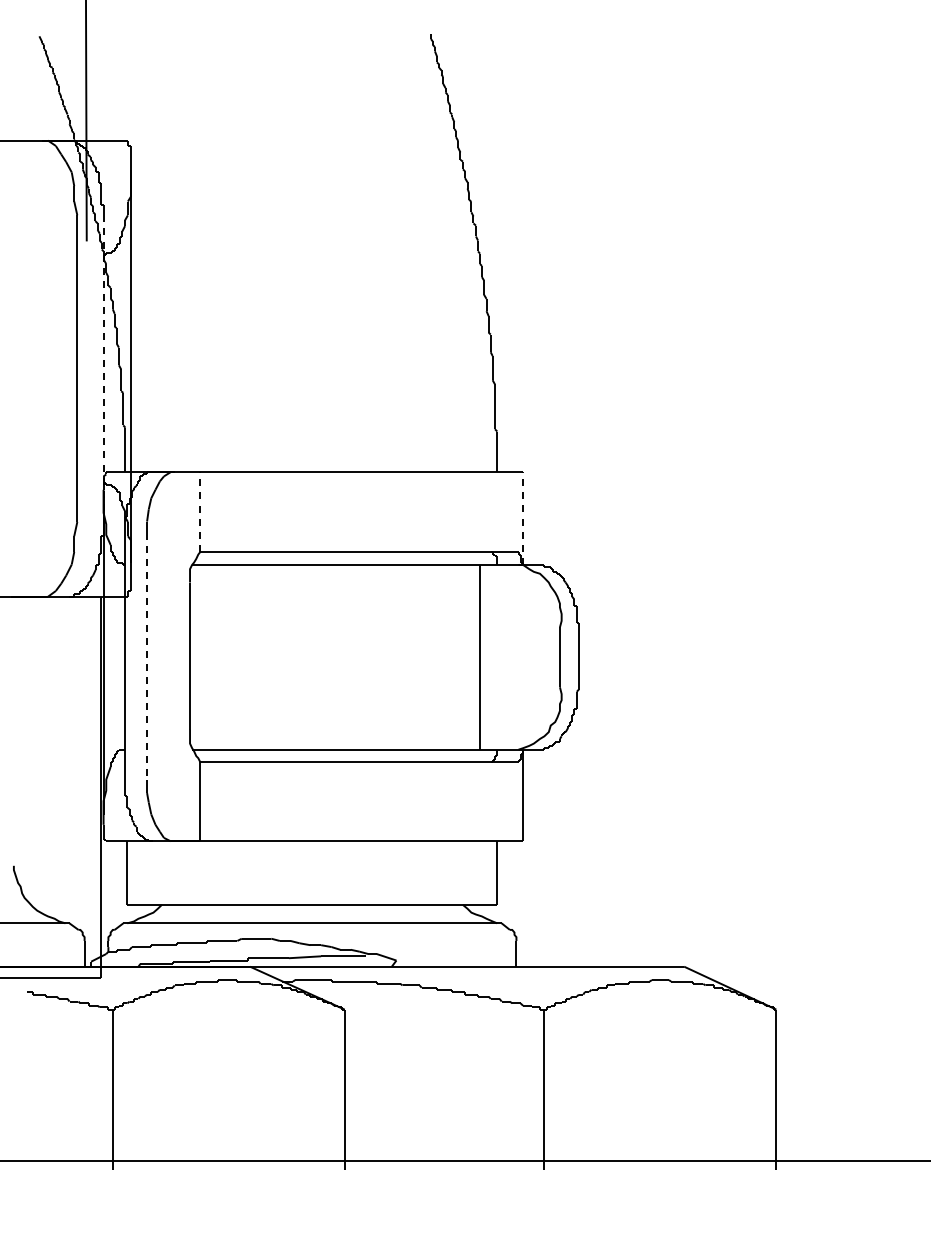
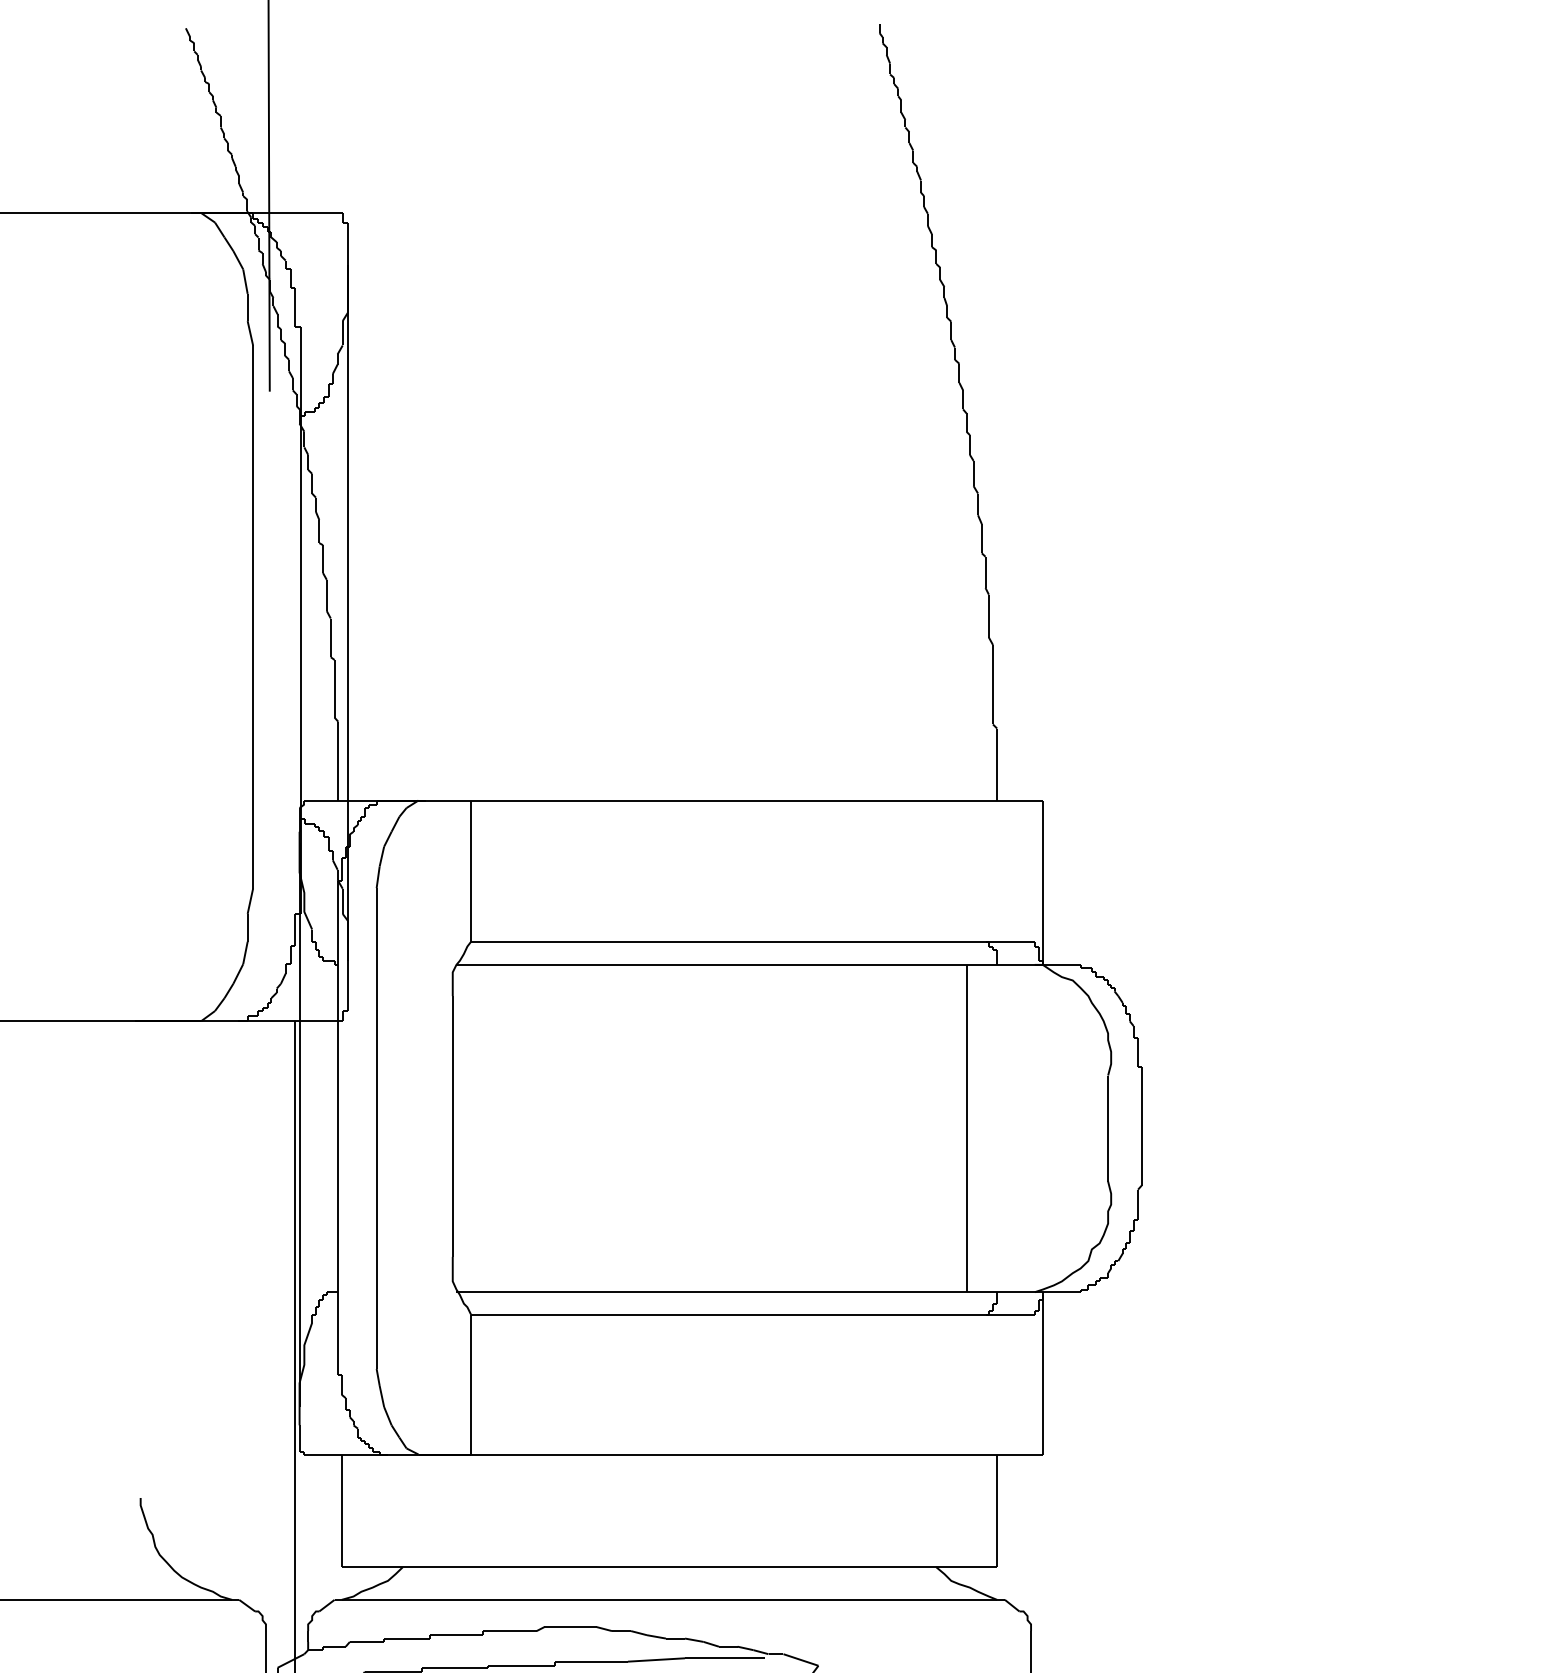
line: (104, 369) -> (301, 618), dashed -> solid
line: (200, 512) -> (471, 871), dashed -> solid
line: (523, 518) -> (1043, 882), dashed -> solid
line: (147, 656) -> (377, 1127), dashed -> solid

